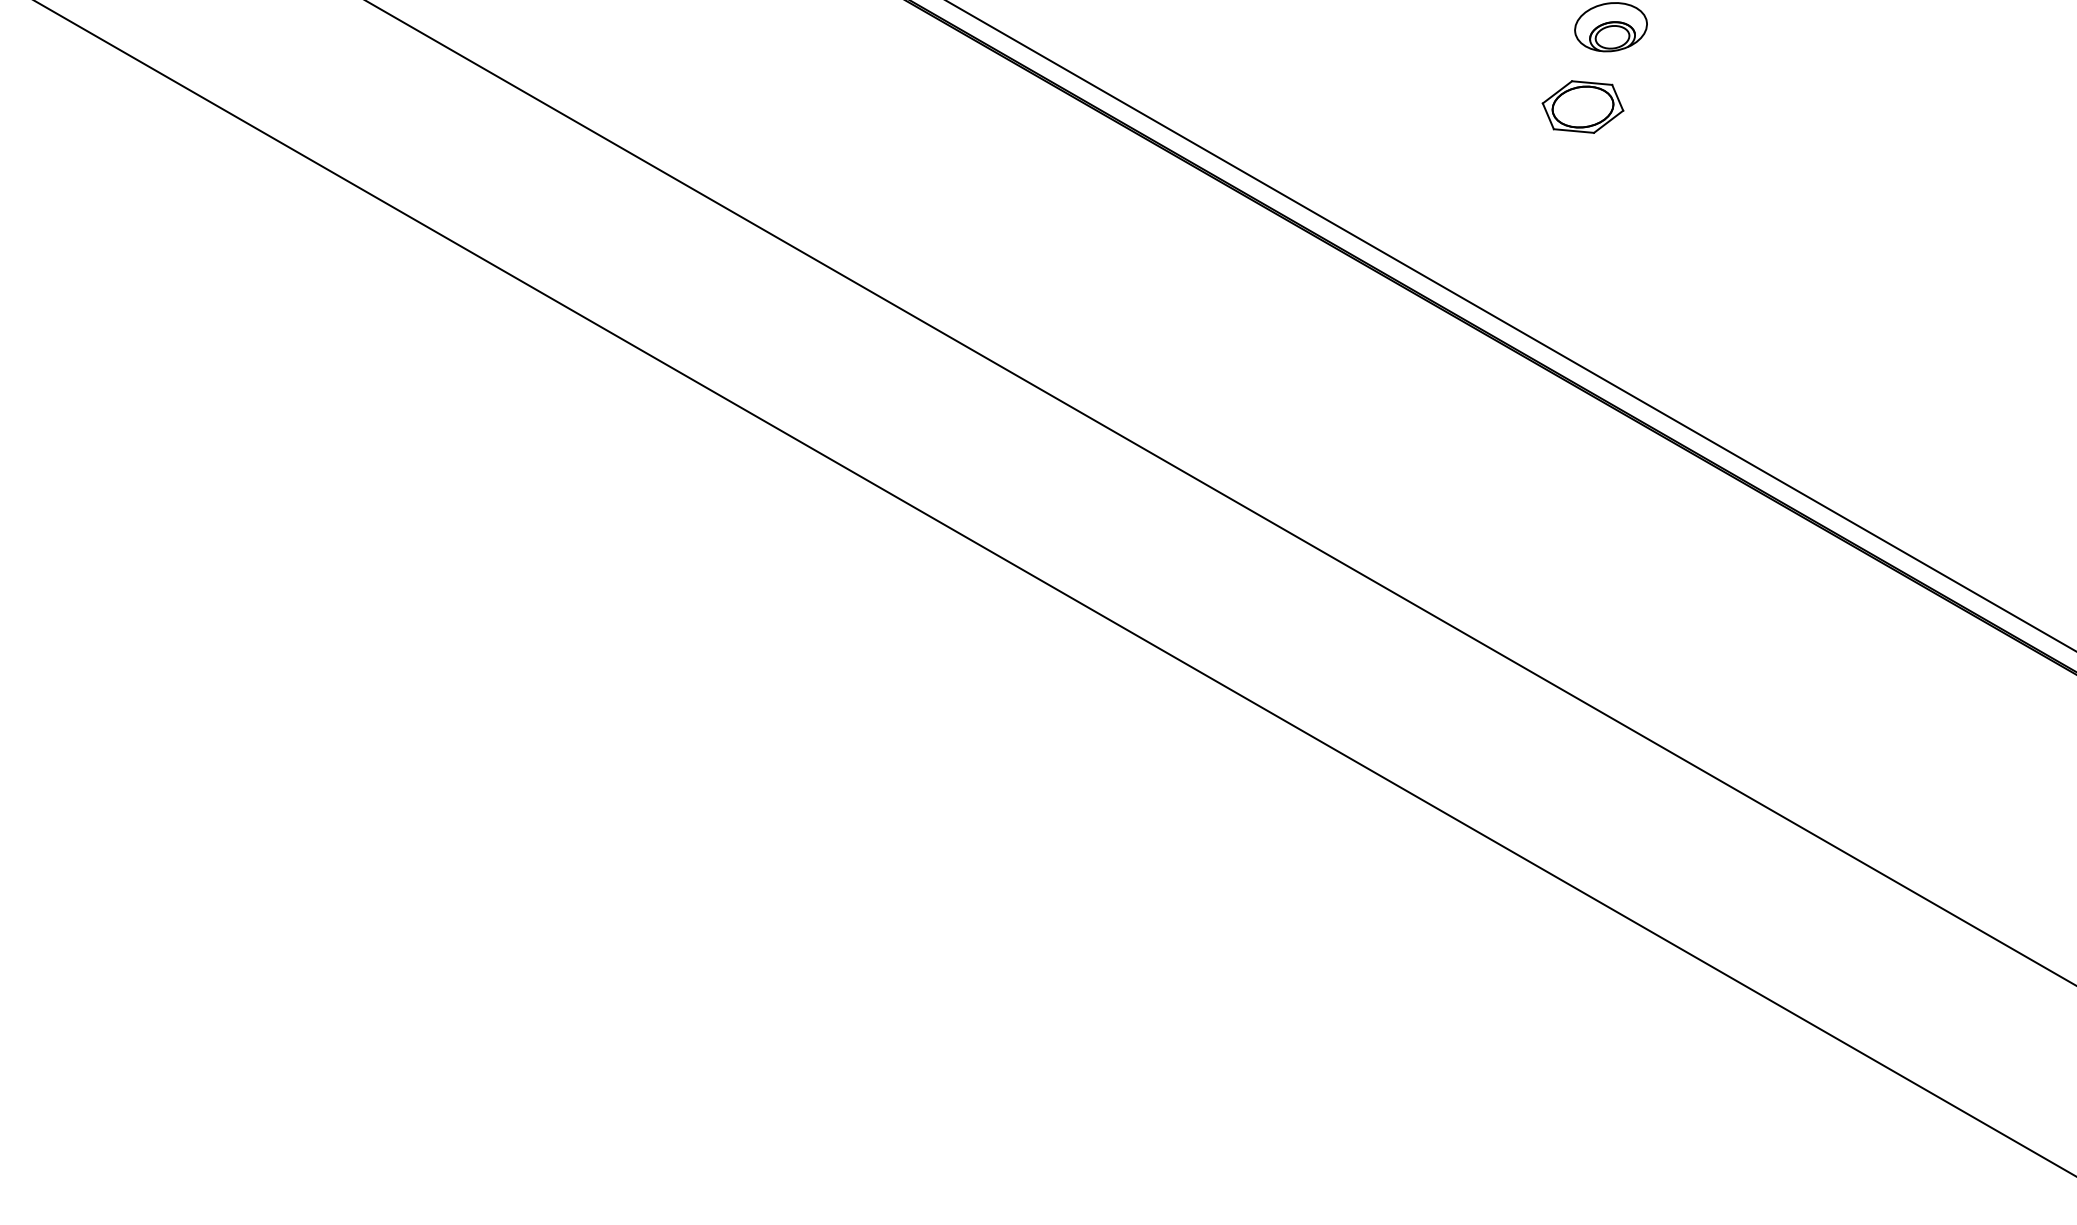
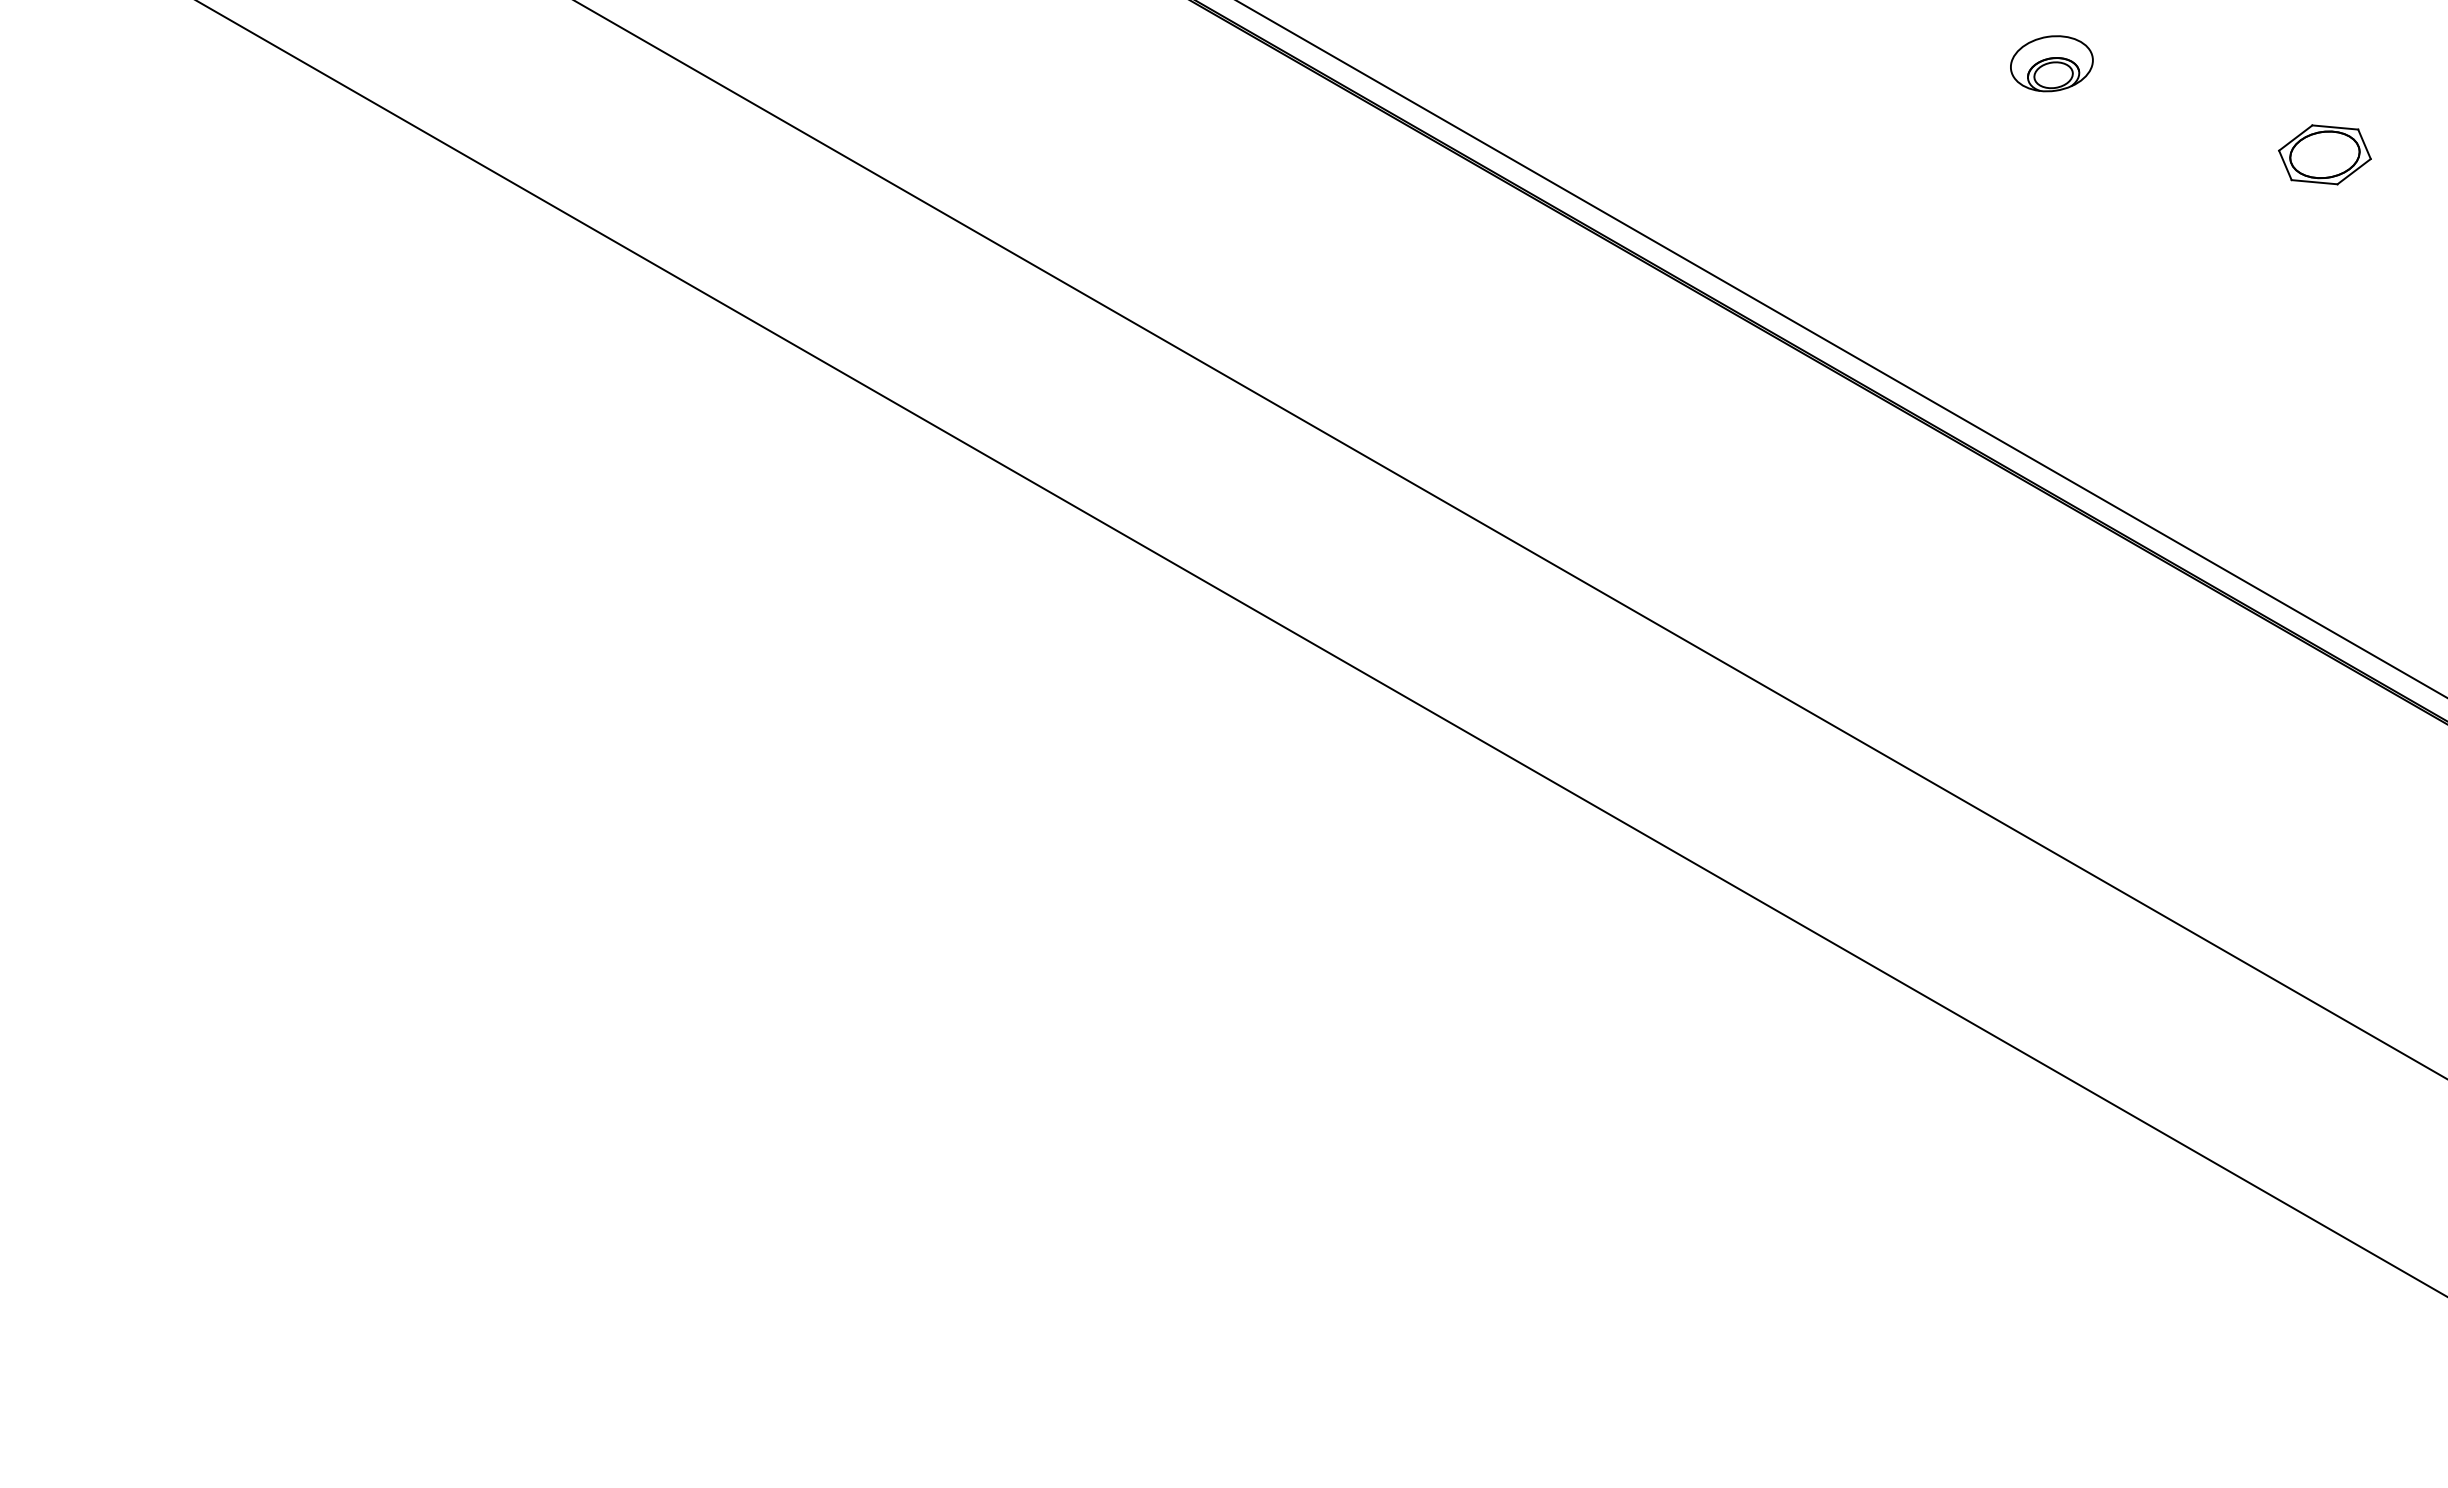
part: (1582, 106) -> (2324, 154), moved

